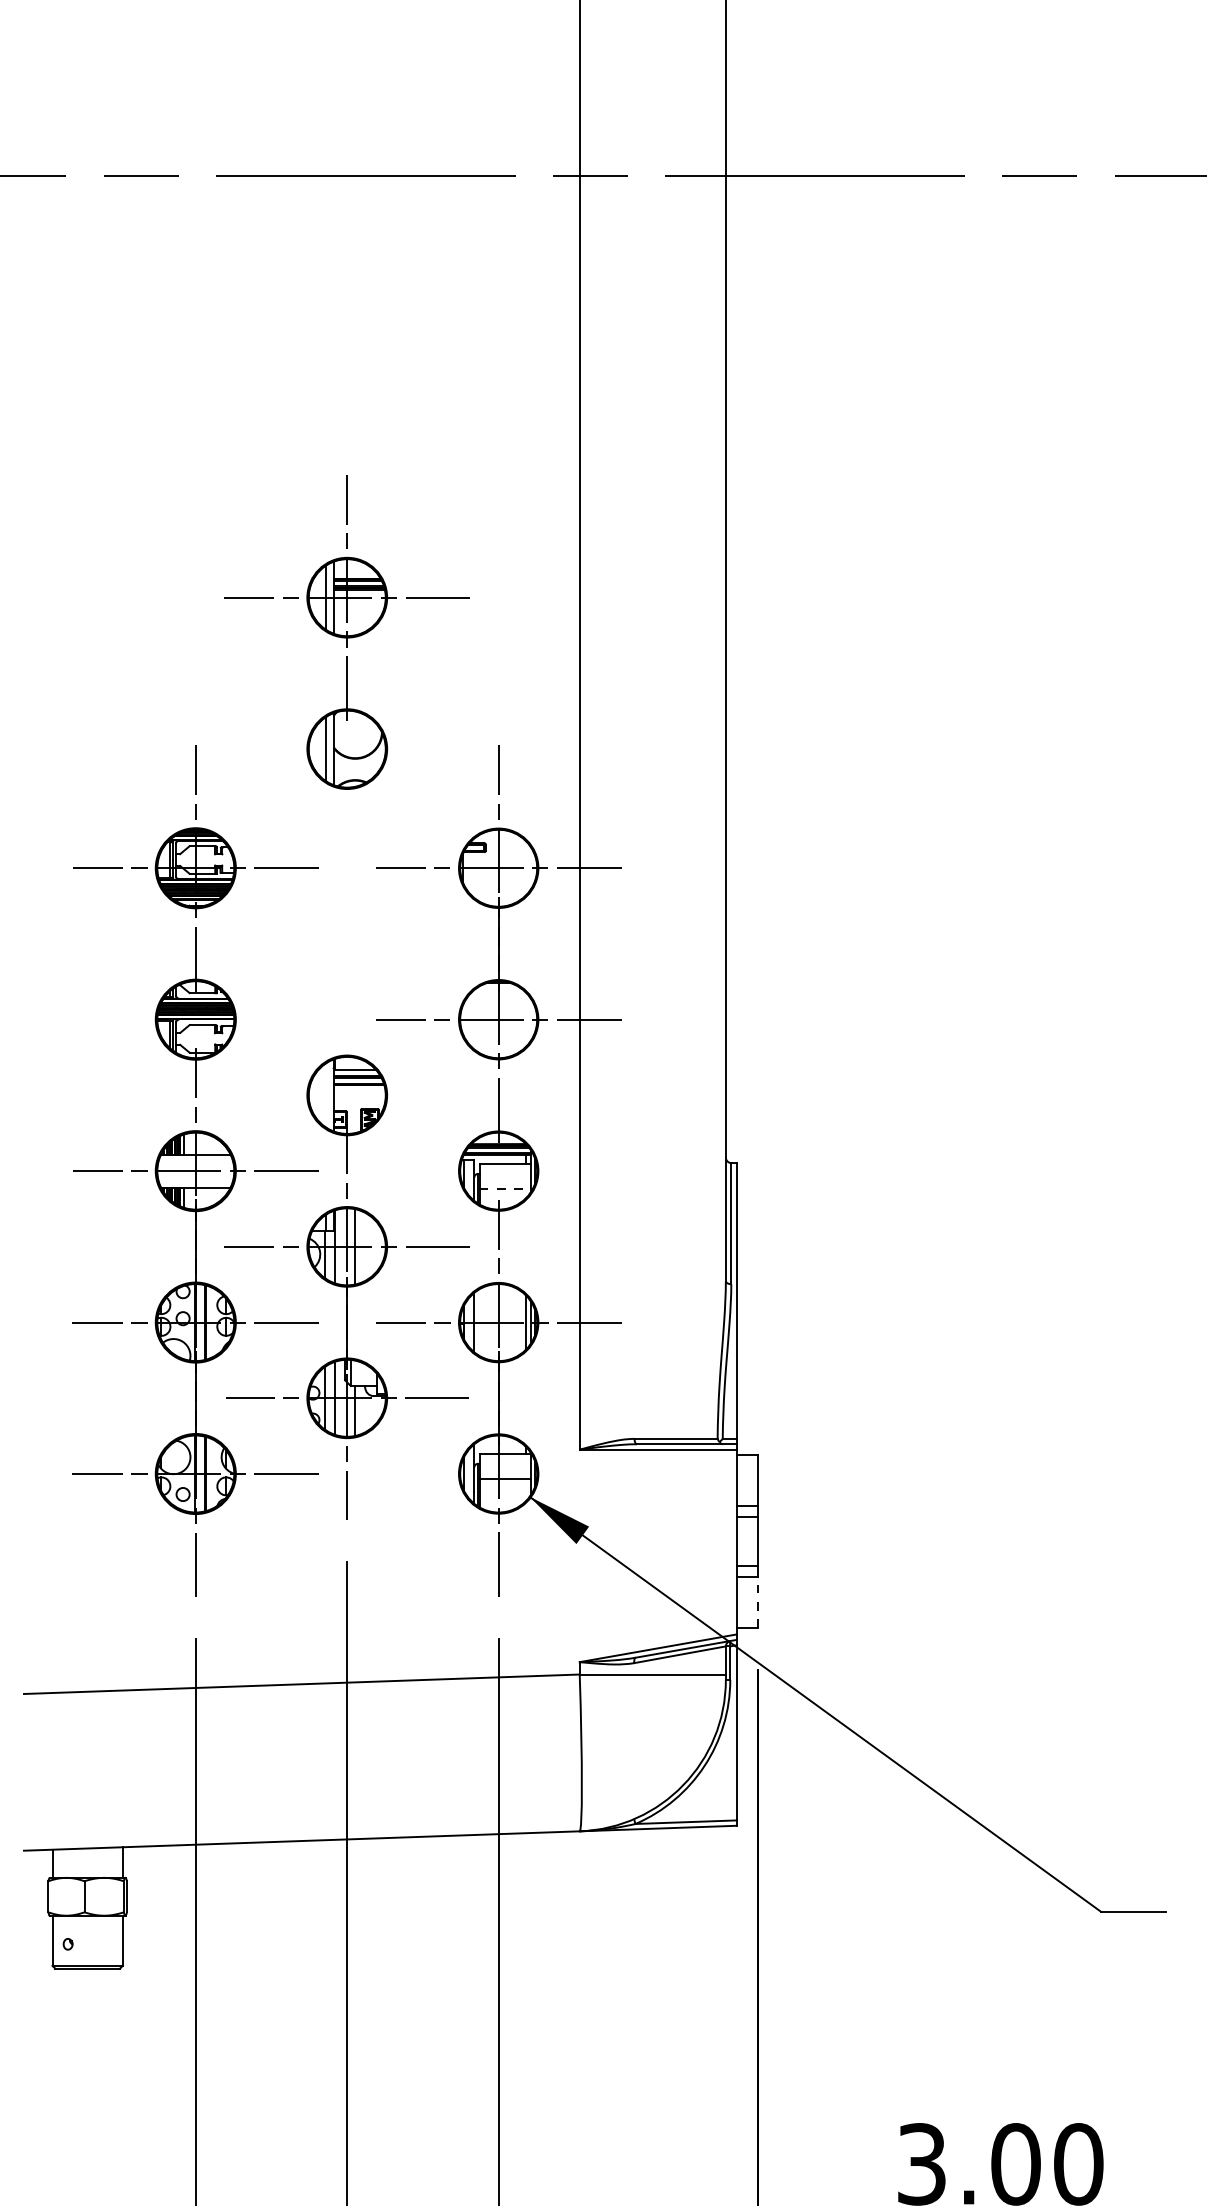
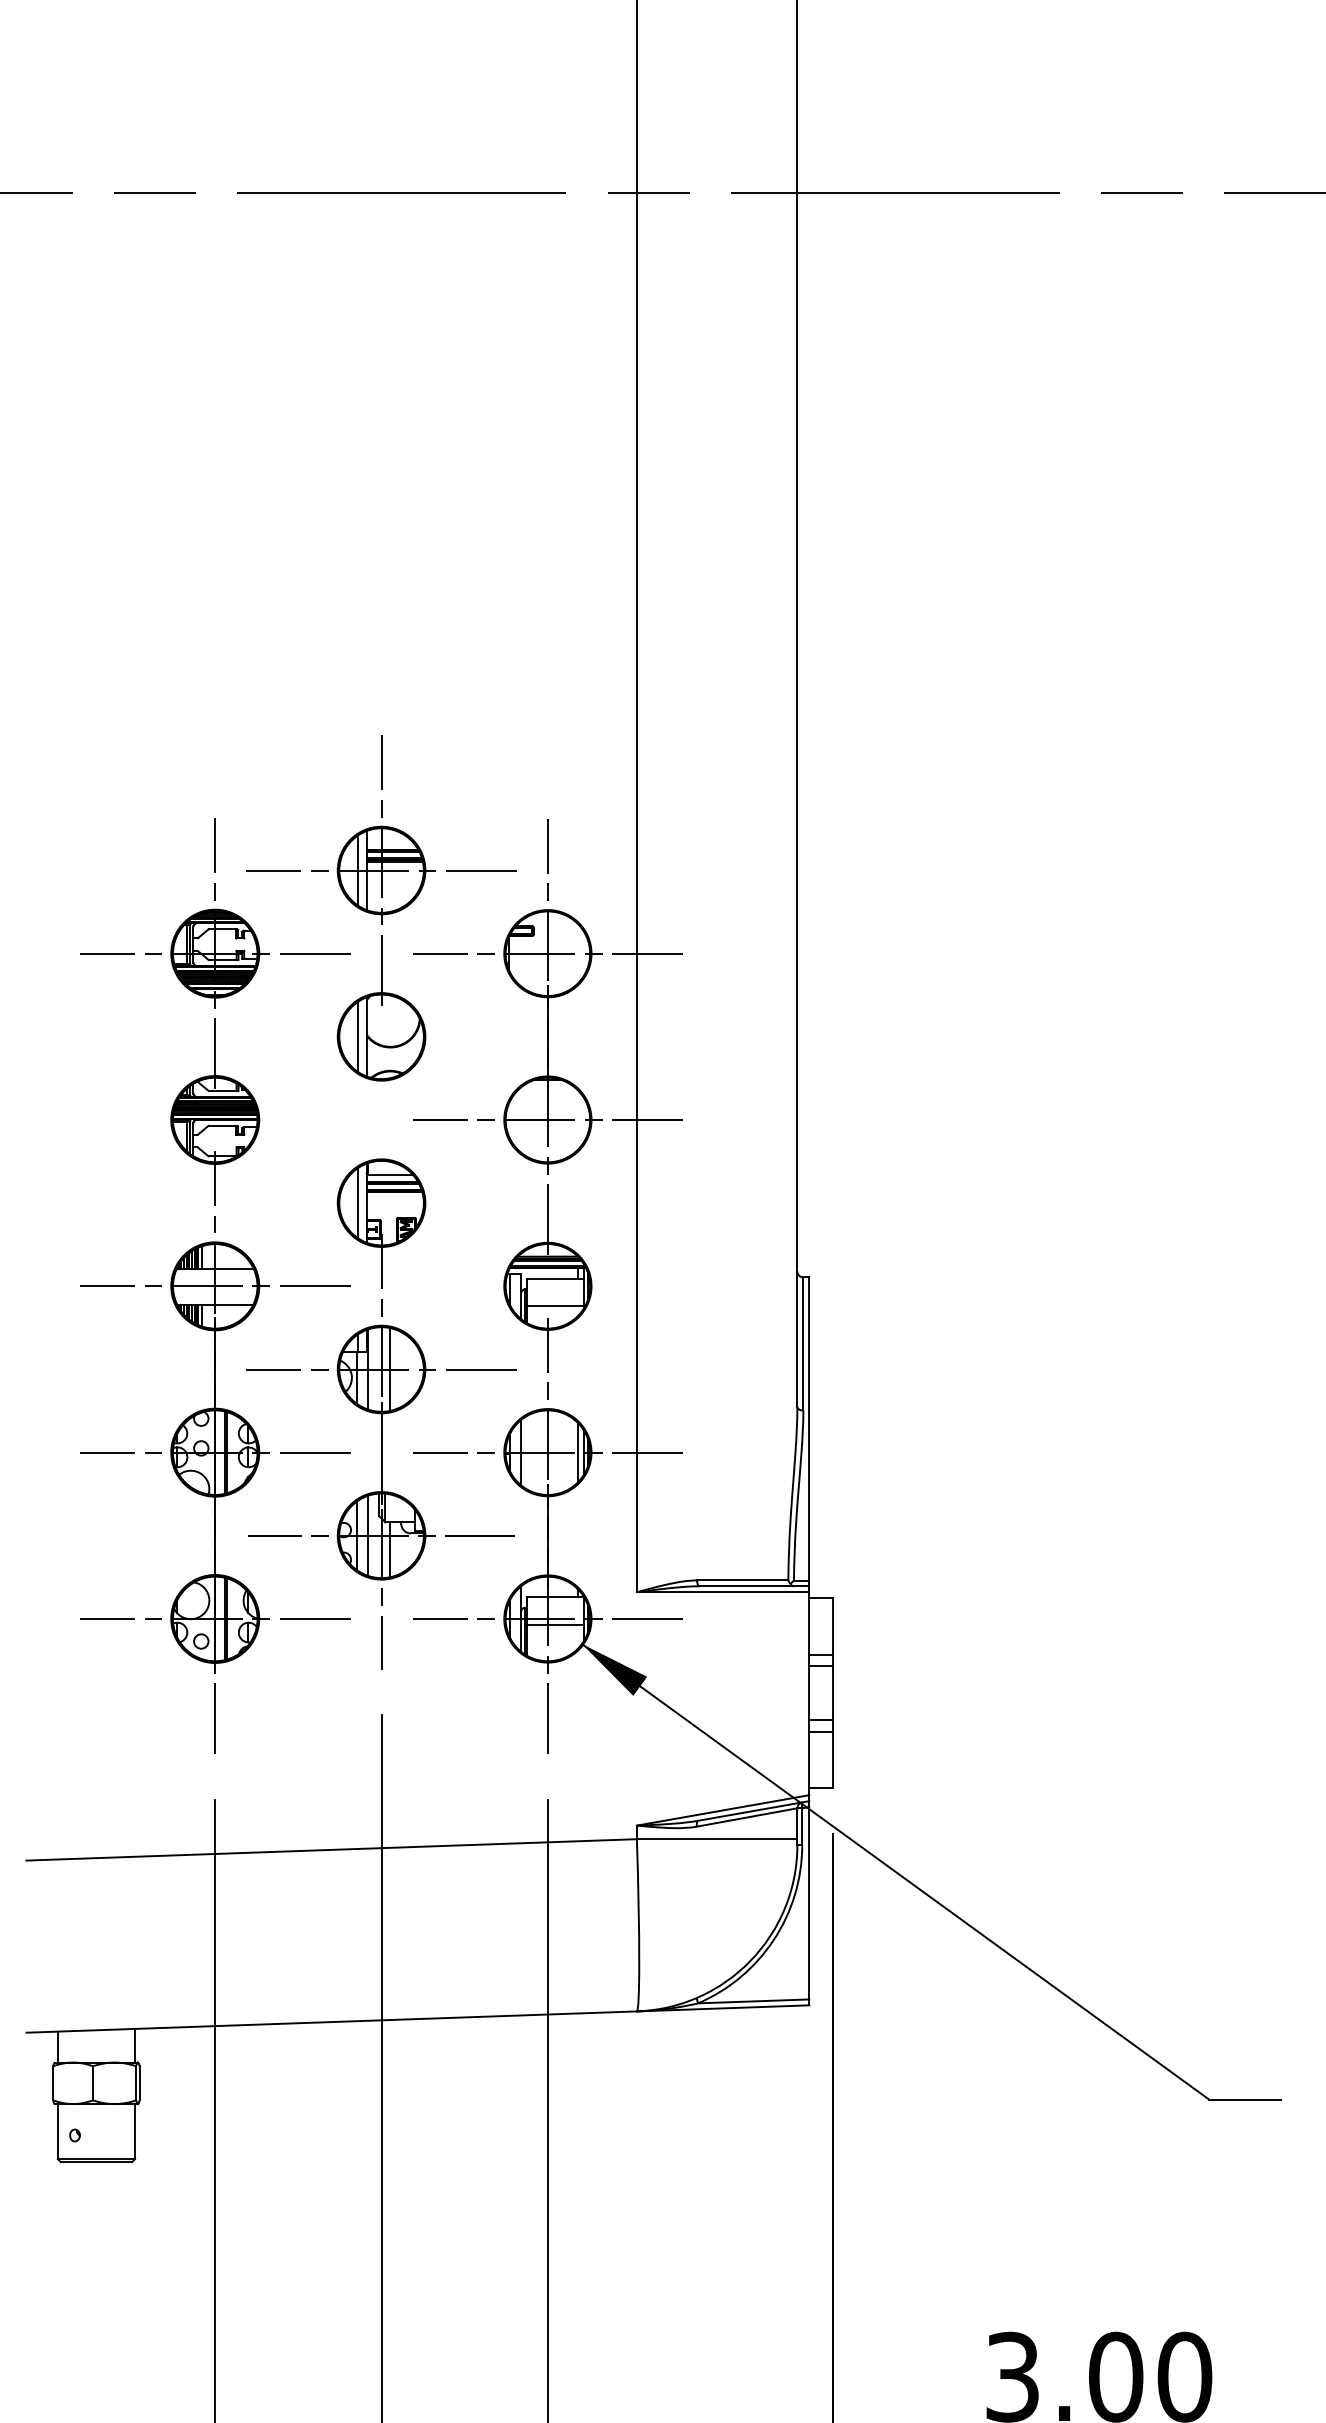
part: (347, 632) -> (381, 908), moved
line: (326, 1094) -> (358, 1202), added
line: (505, 1189) -> (555, 1306), dashed -> solid
line: (498, 1474) -> (547, 1619), added
line: (758, 1601) -> (833, 1759), dashed -> solid

